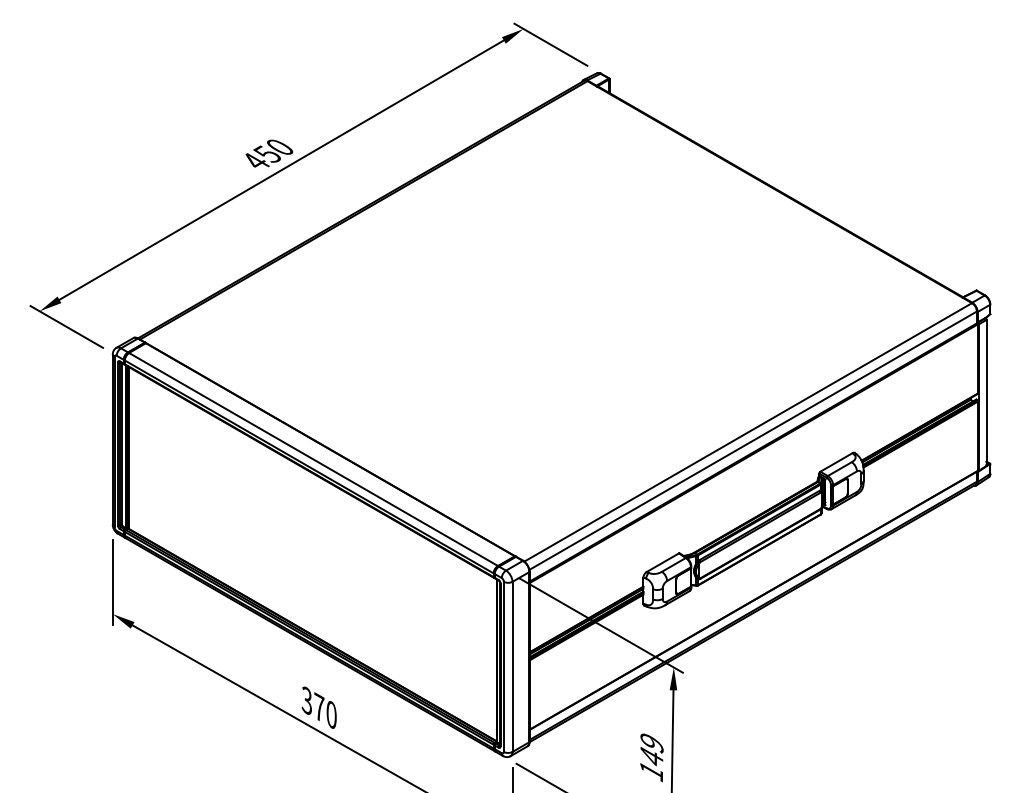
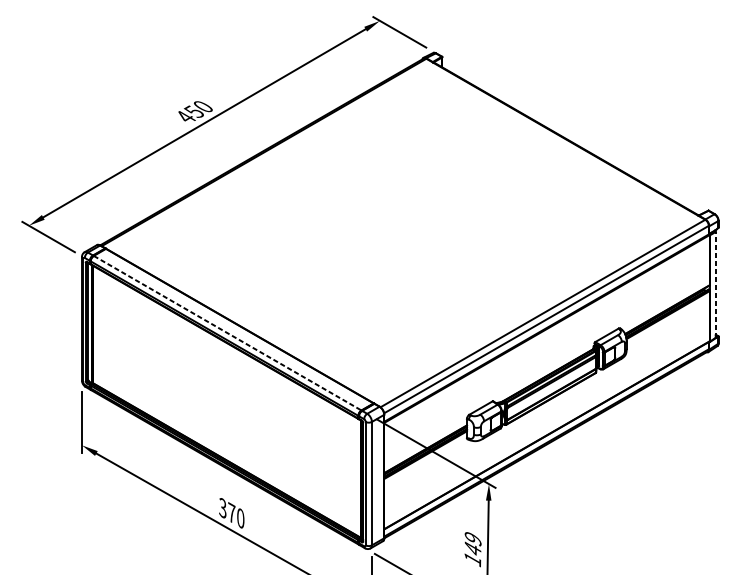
line: (986, 392) -> (715, 284), solid -> dashed
line: (313, 459) -> (227, 333), solid -> dashed

